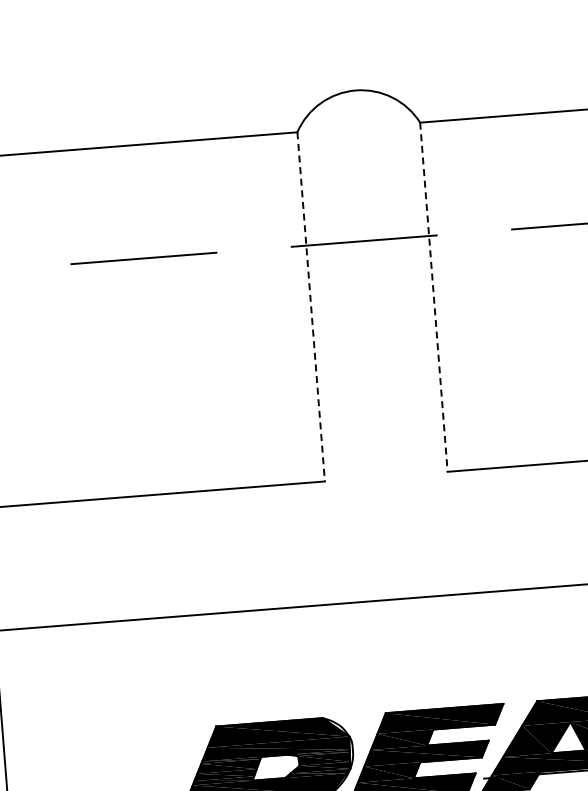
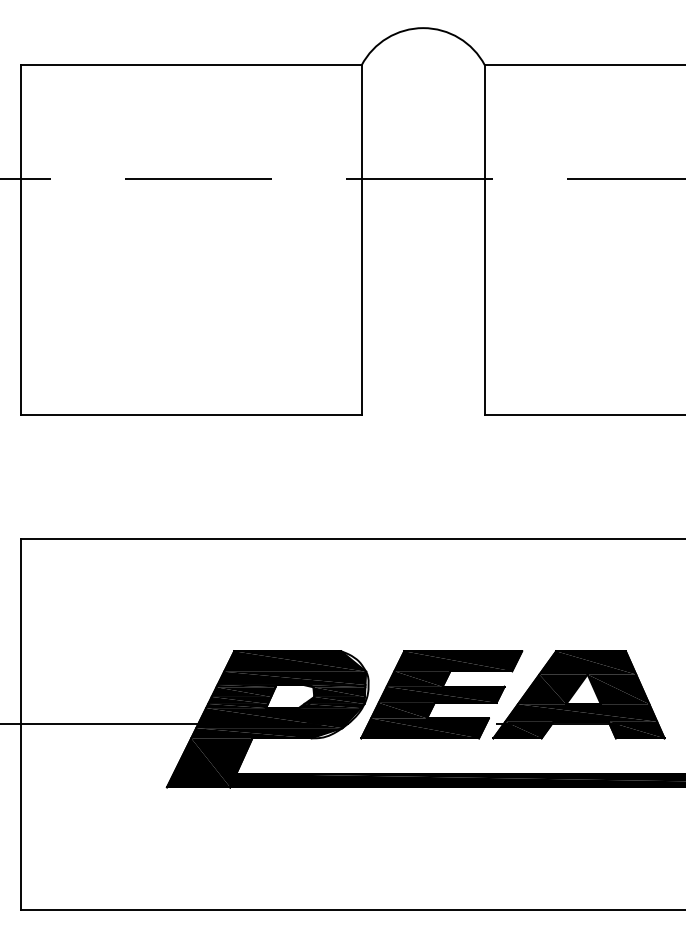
line: (433, 297) -> (484, 240), dashed -> solid
line: (310, 307) -> (361, 240), dashed -> solid

